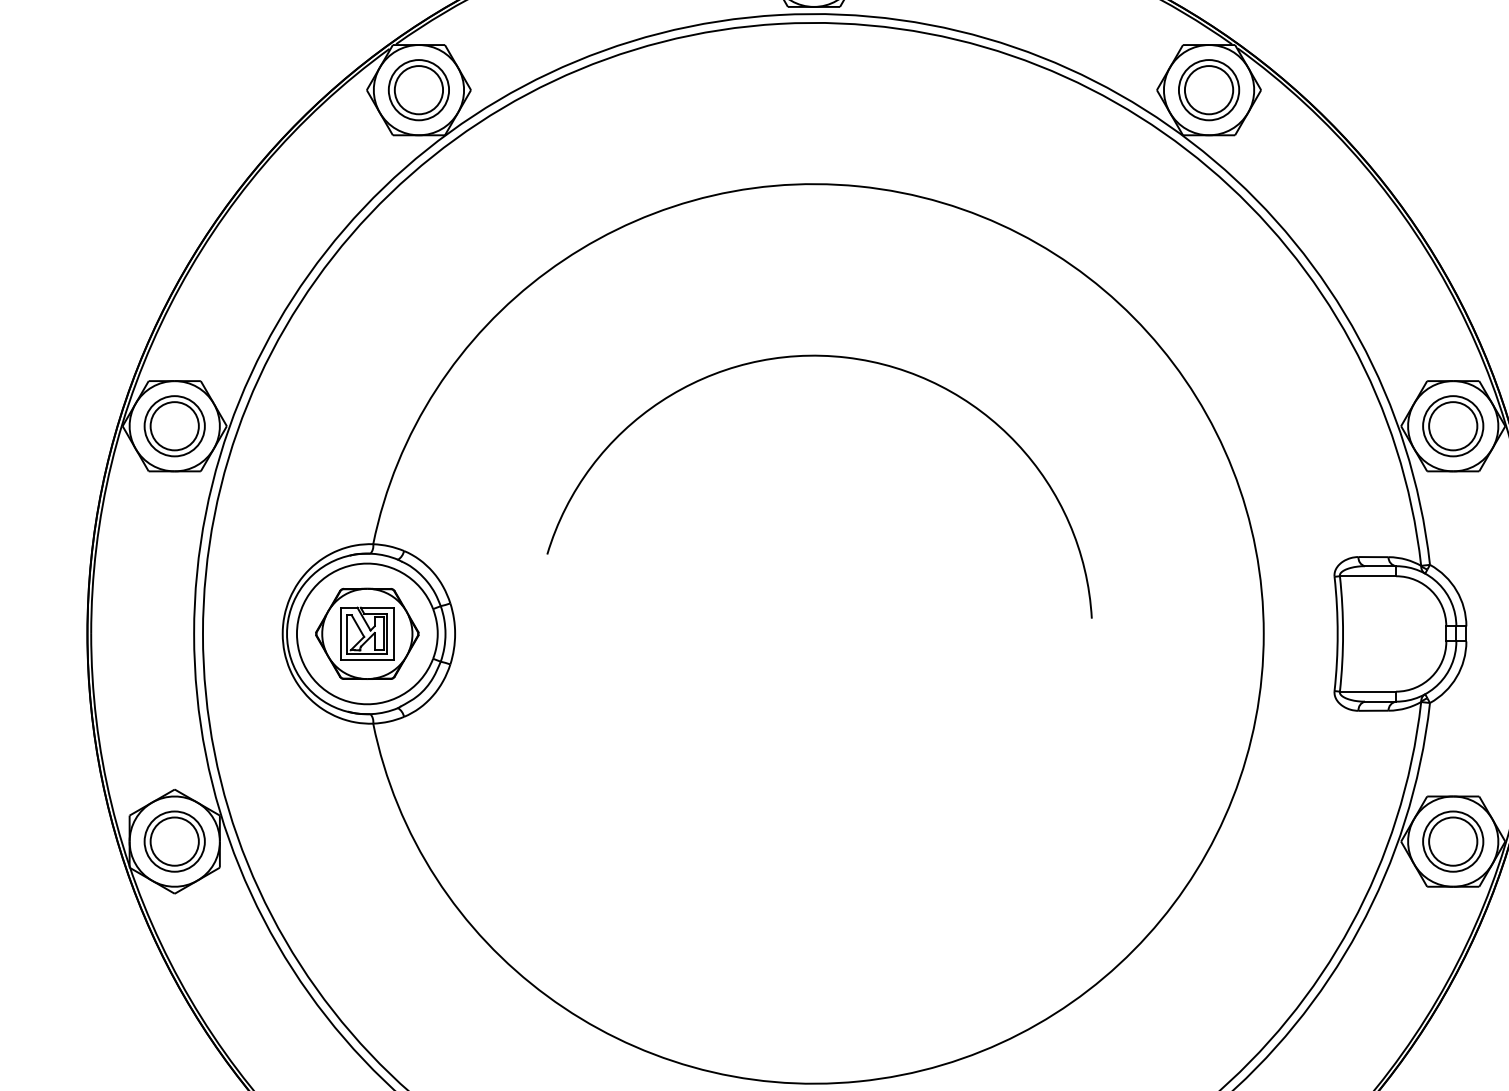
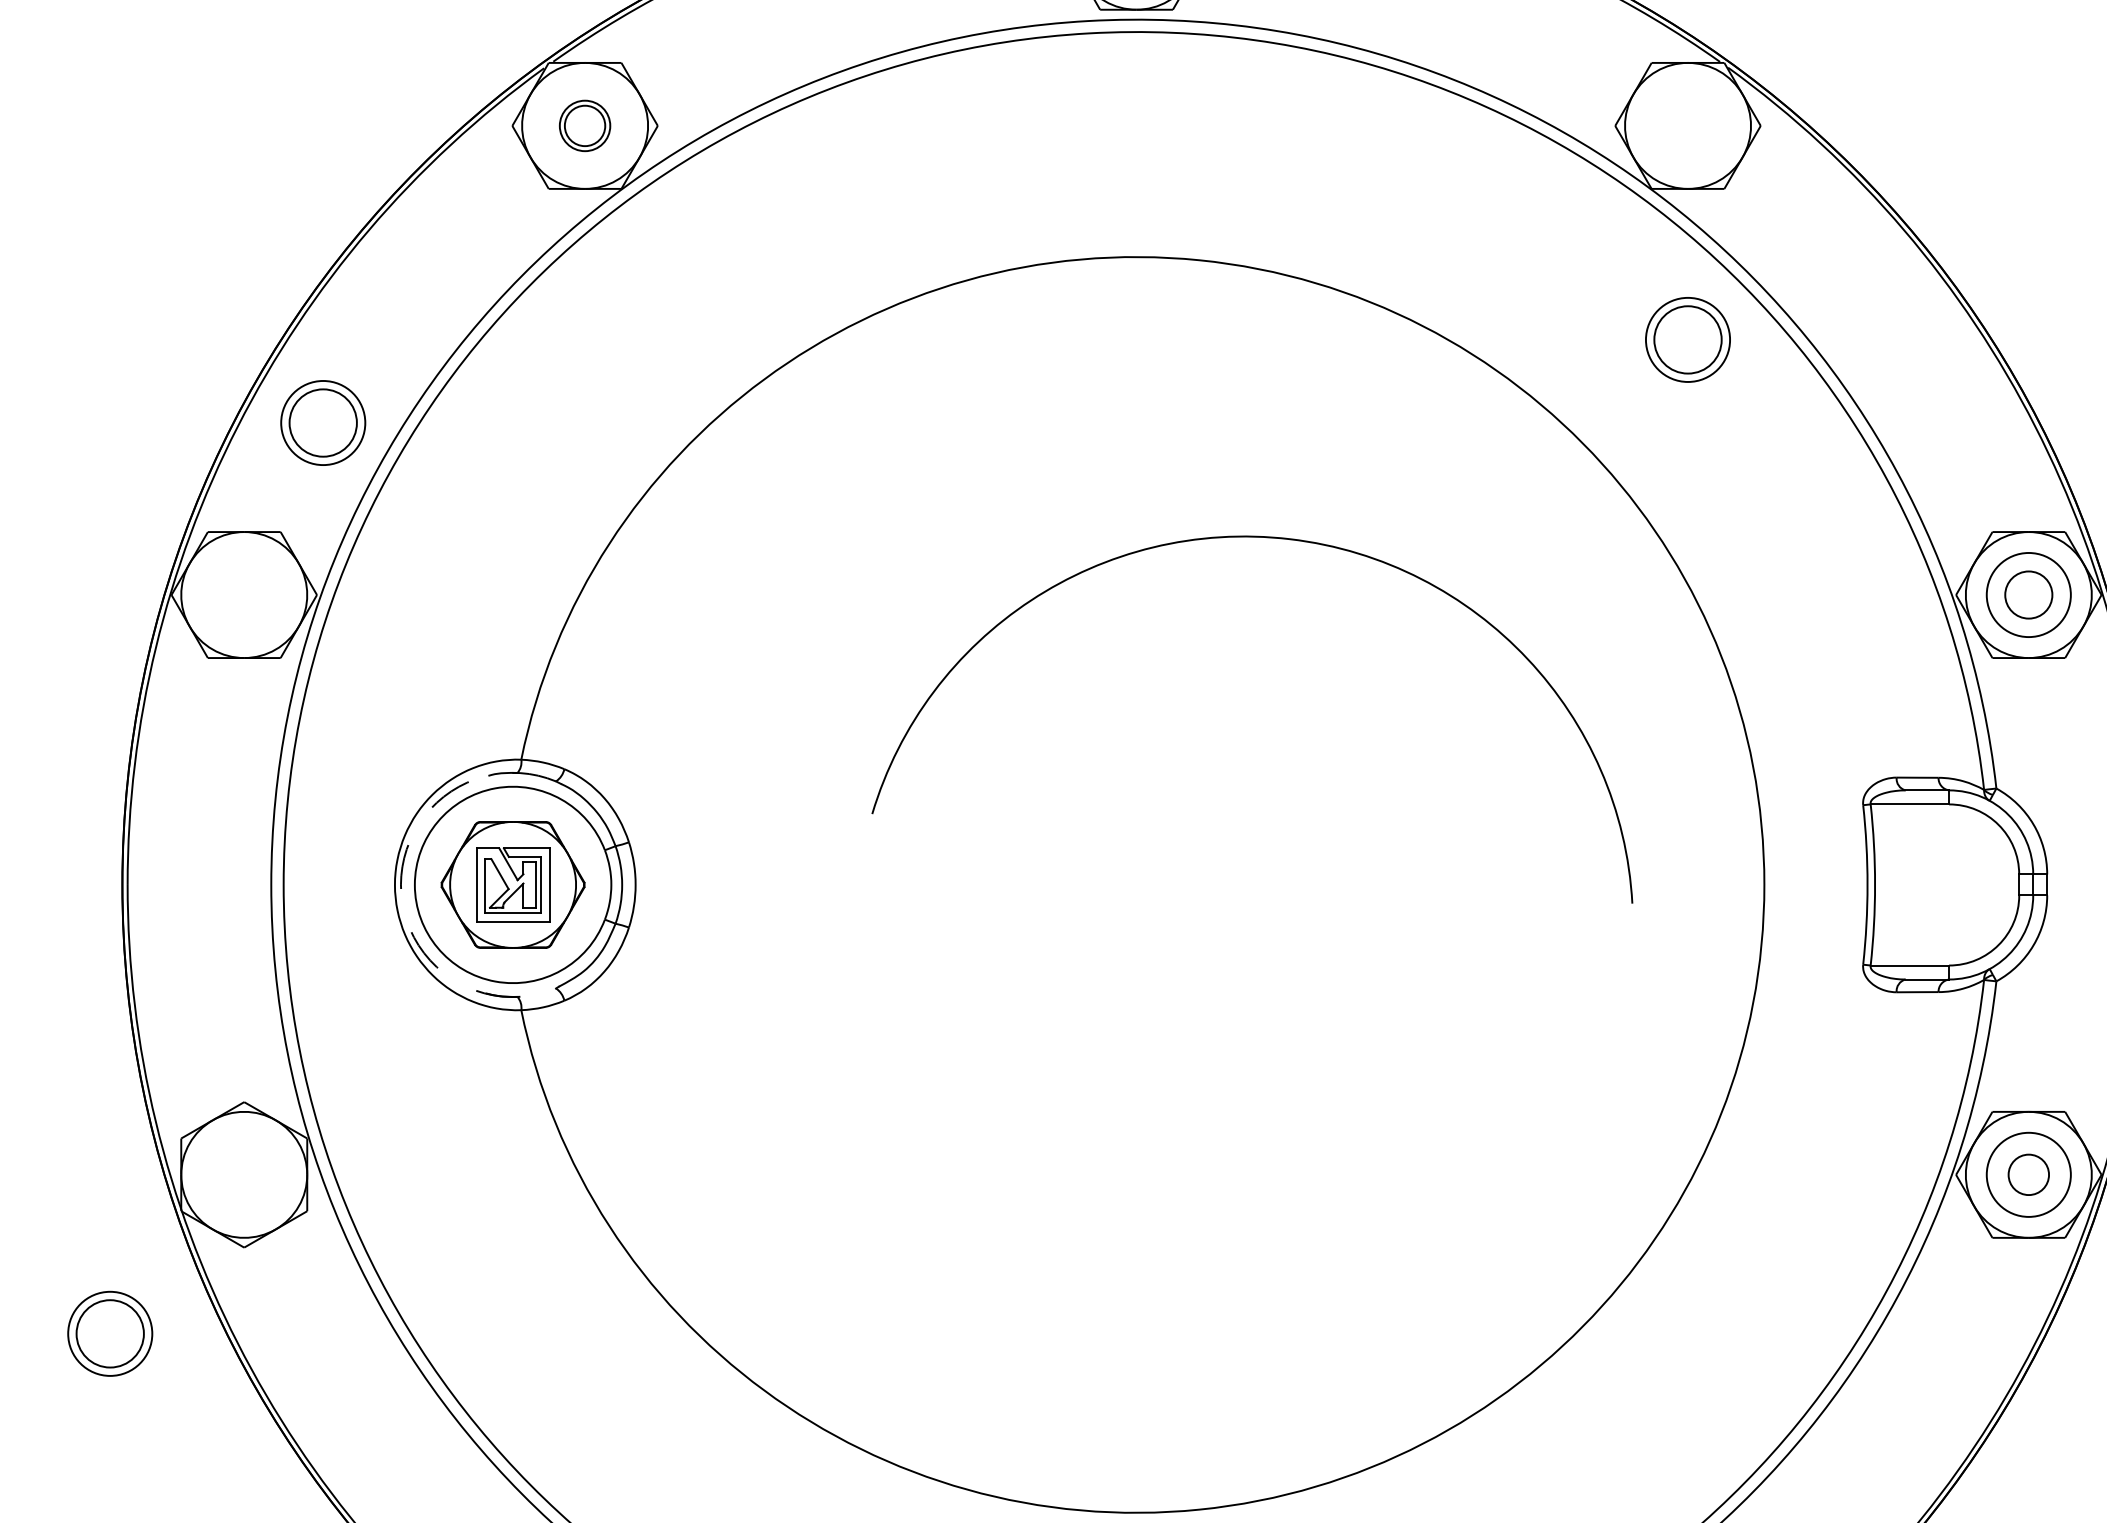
part: (418, 89) -> (584, 125), size x0.6
part: (1208, 89) -> (1687, 339), moved
arc: (829, 357) -> (1266, 538), moved
part: (174, 425) -> (323, 422), moved
circle: (1452, 425) -> (2028, 594), size x0.7
arc: (286, 633) -> (400, 884), solid -> dashed
part: (174, 841) -> (110, 1333), moved
circle: (1452, 841) -> (2028, 1174), size x0.6

